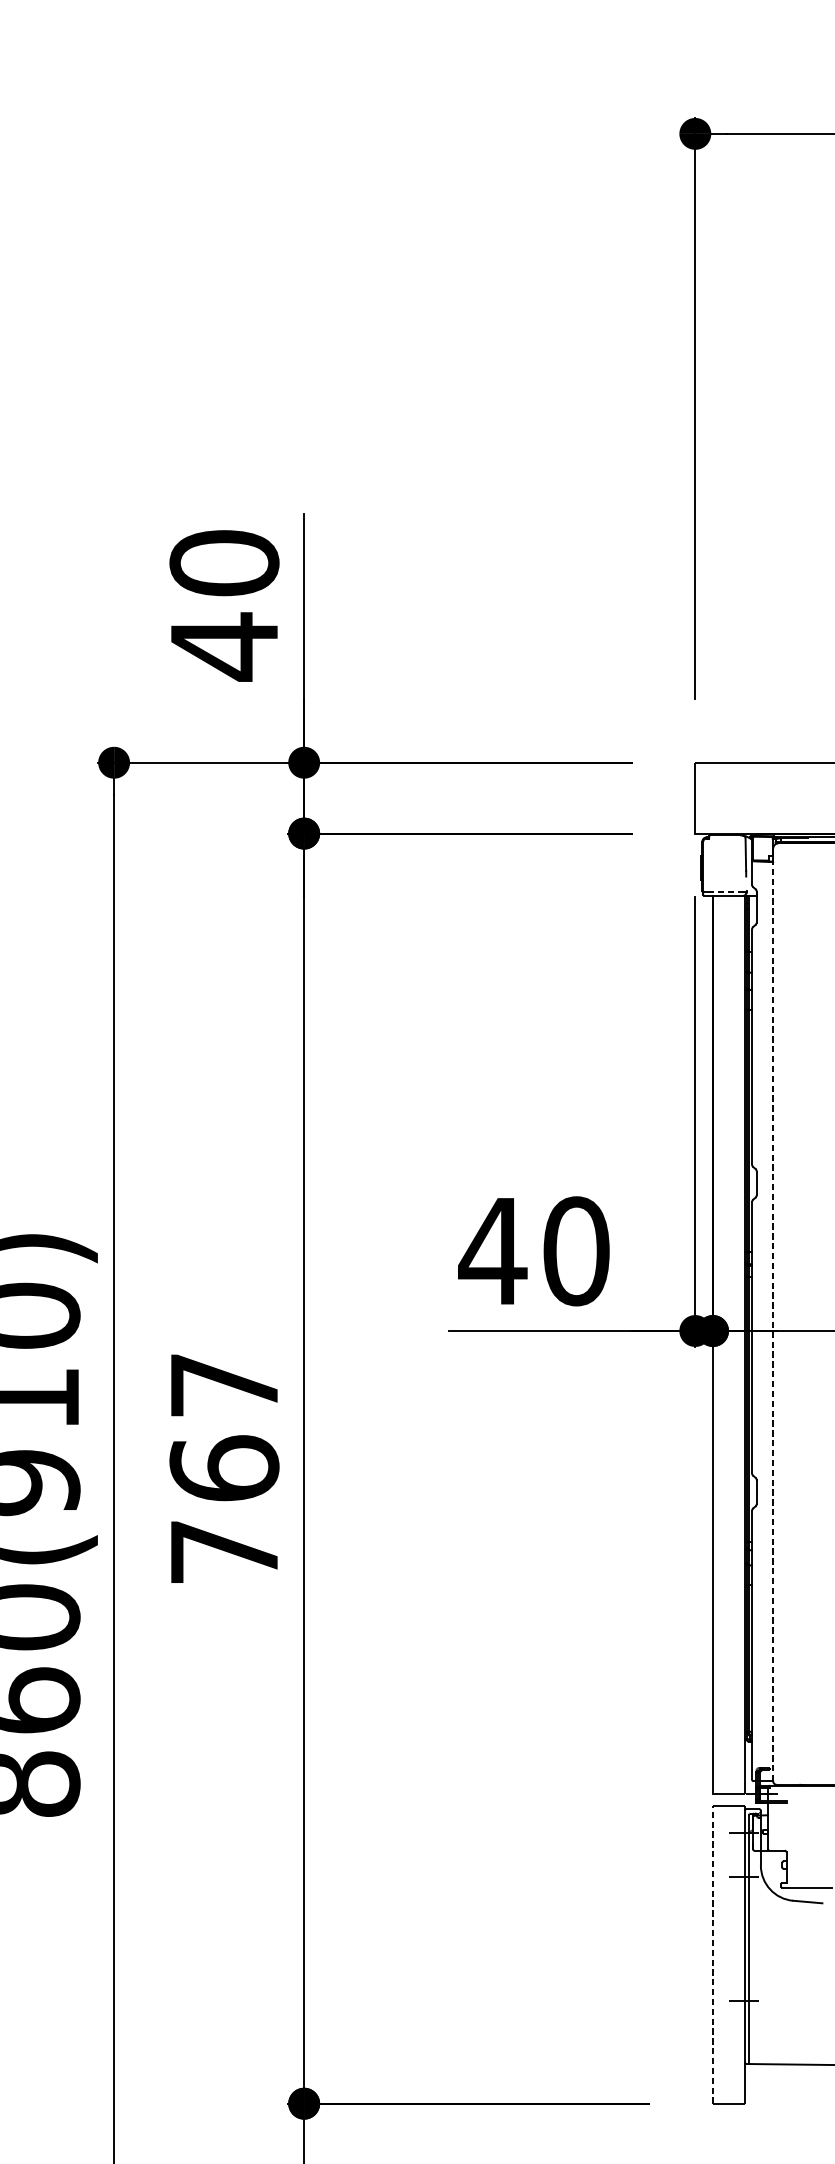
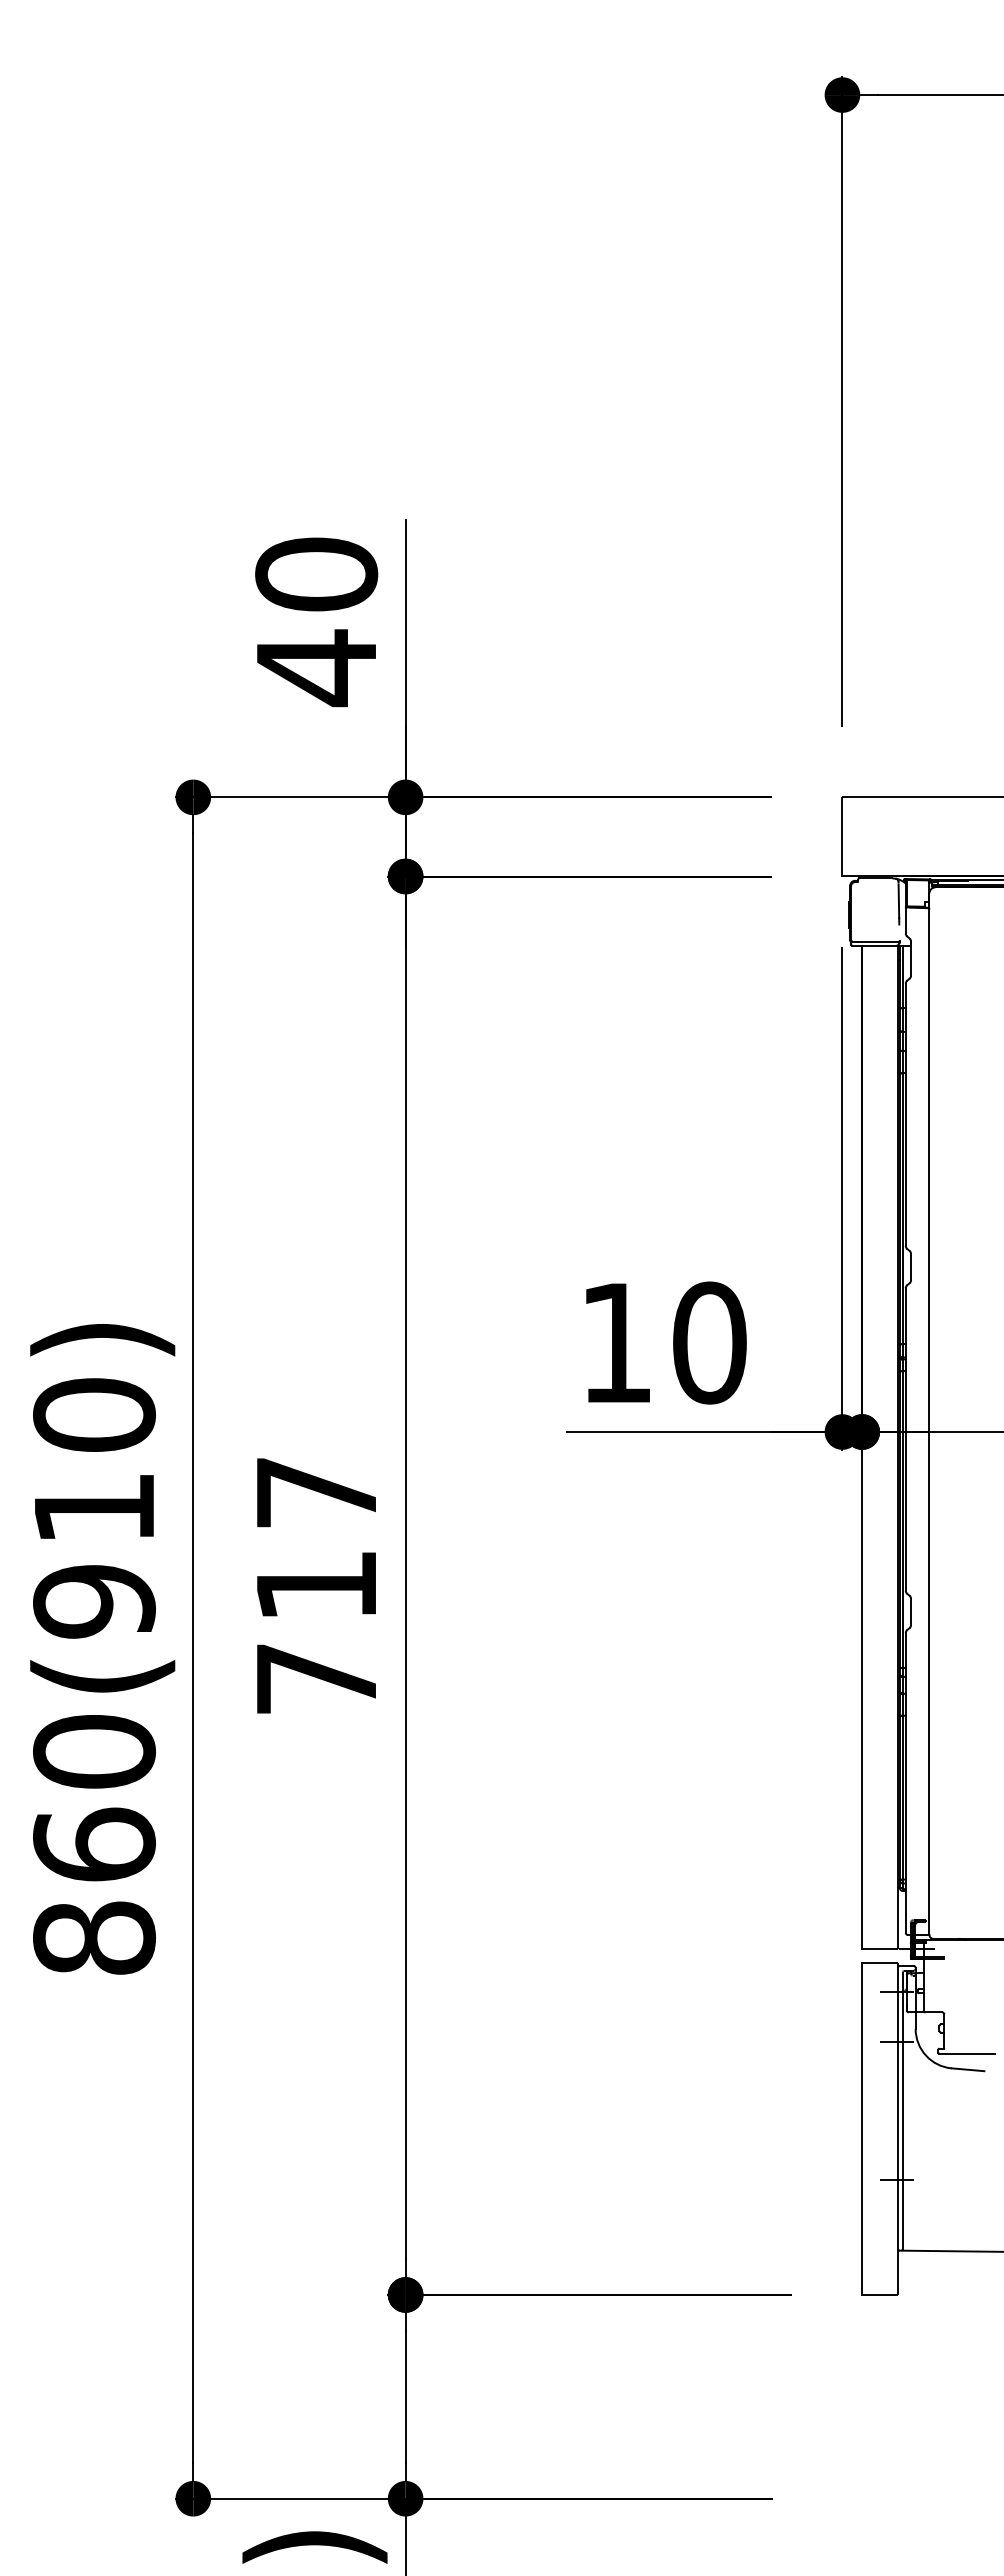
line: (725, 891) -> (876, 941), dashed -> solid
text: (493, 1250) -> (616, 1342), 40 -> 10
line: (773, 1315) -> (929, 1414), dashed -> solid
text: (224, 1467) -> (316, 1584), 767 -> 717
line: (713, 1954) -> (862, 2128), dashed -> solid

